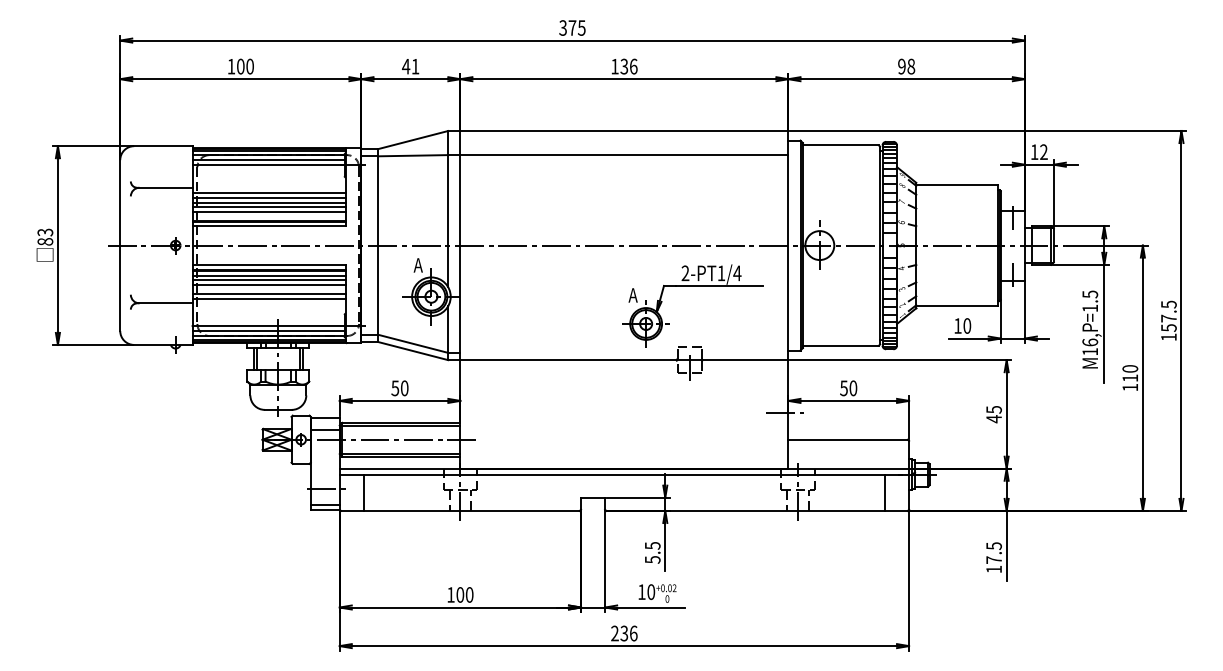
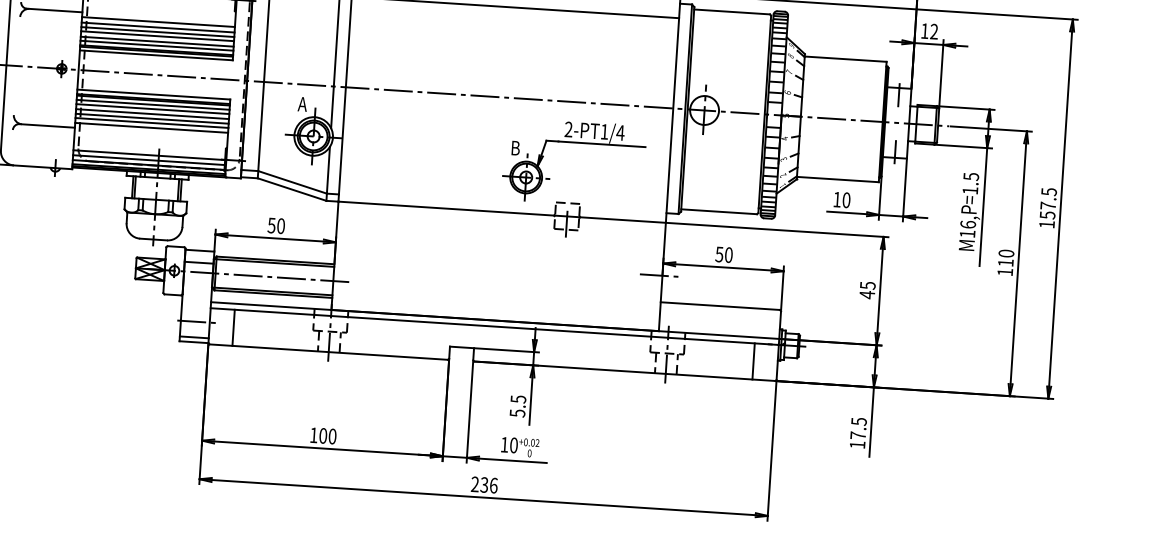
line: (268, 216) -> (156, 45), added
line: (268, 289) -> (151, 118), added
text: (632, 295) -> (514, 148), A -> B

